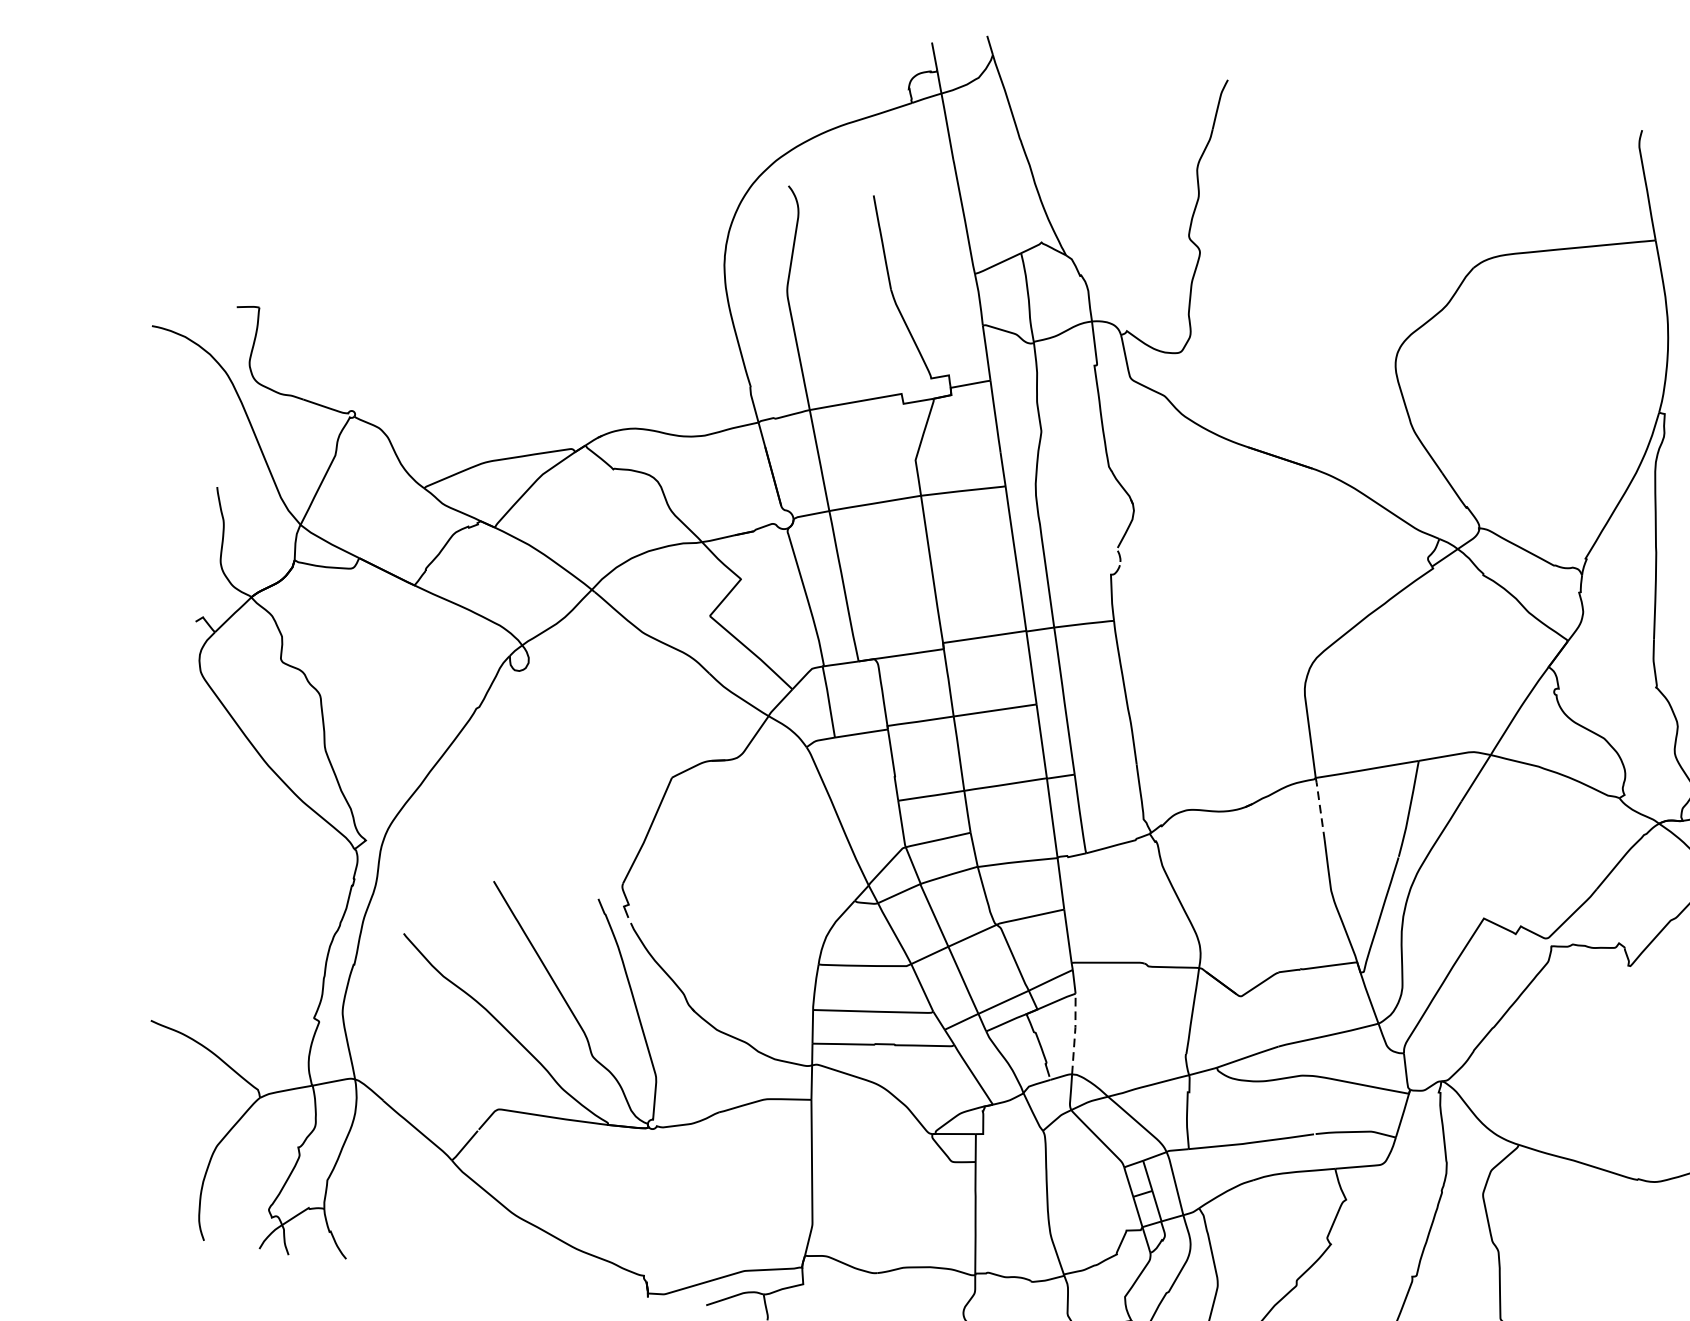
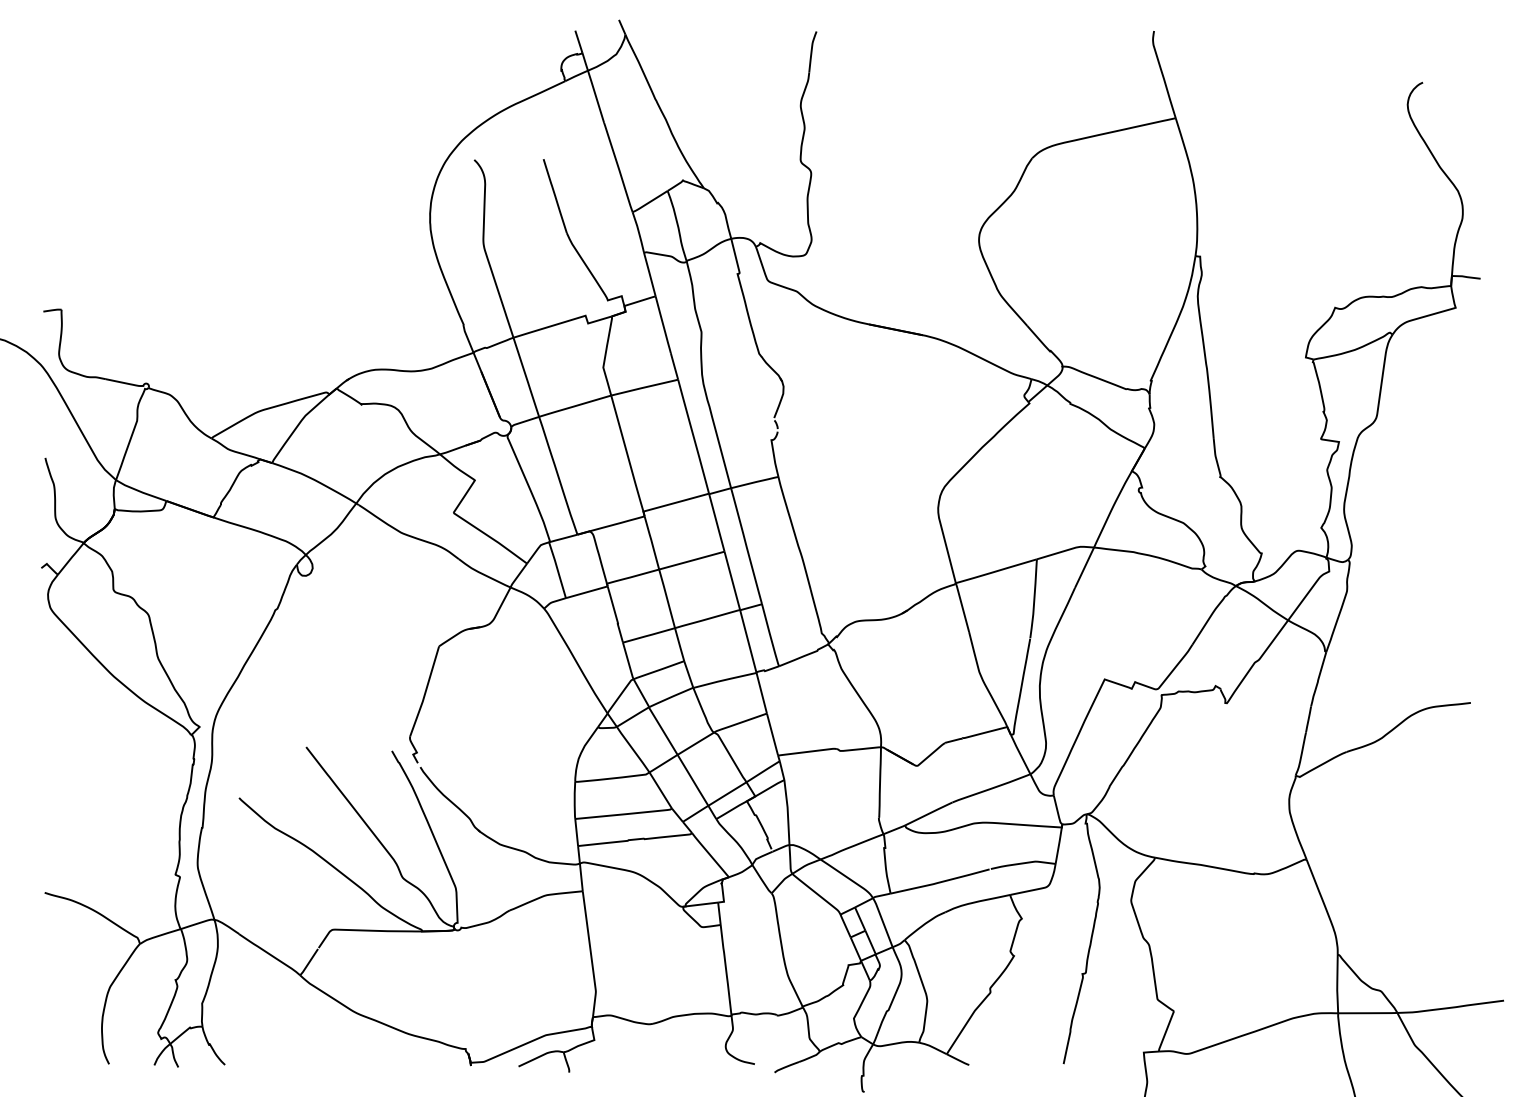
line: (1320, 808) -> (962, 607), dashed -> solid
line: (1074, 1032) -> (787, 811), dashed -> solid

